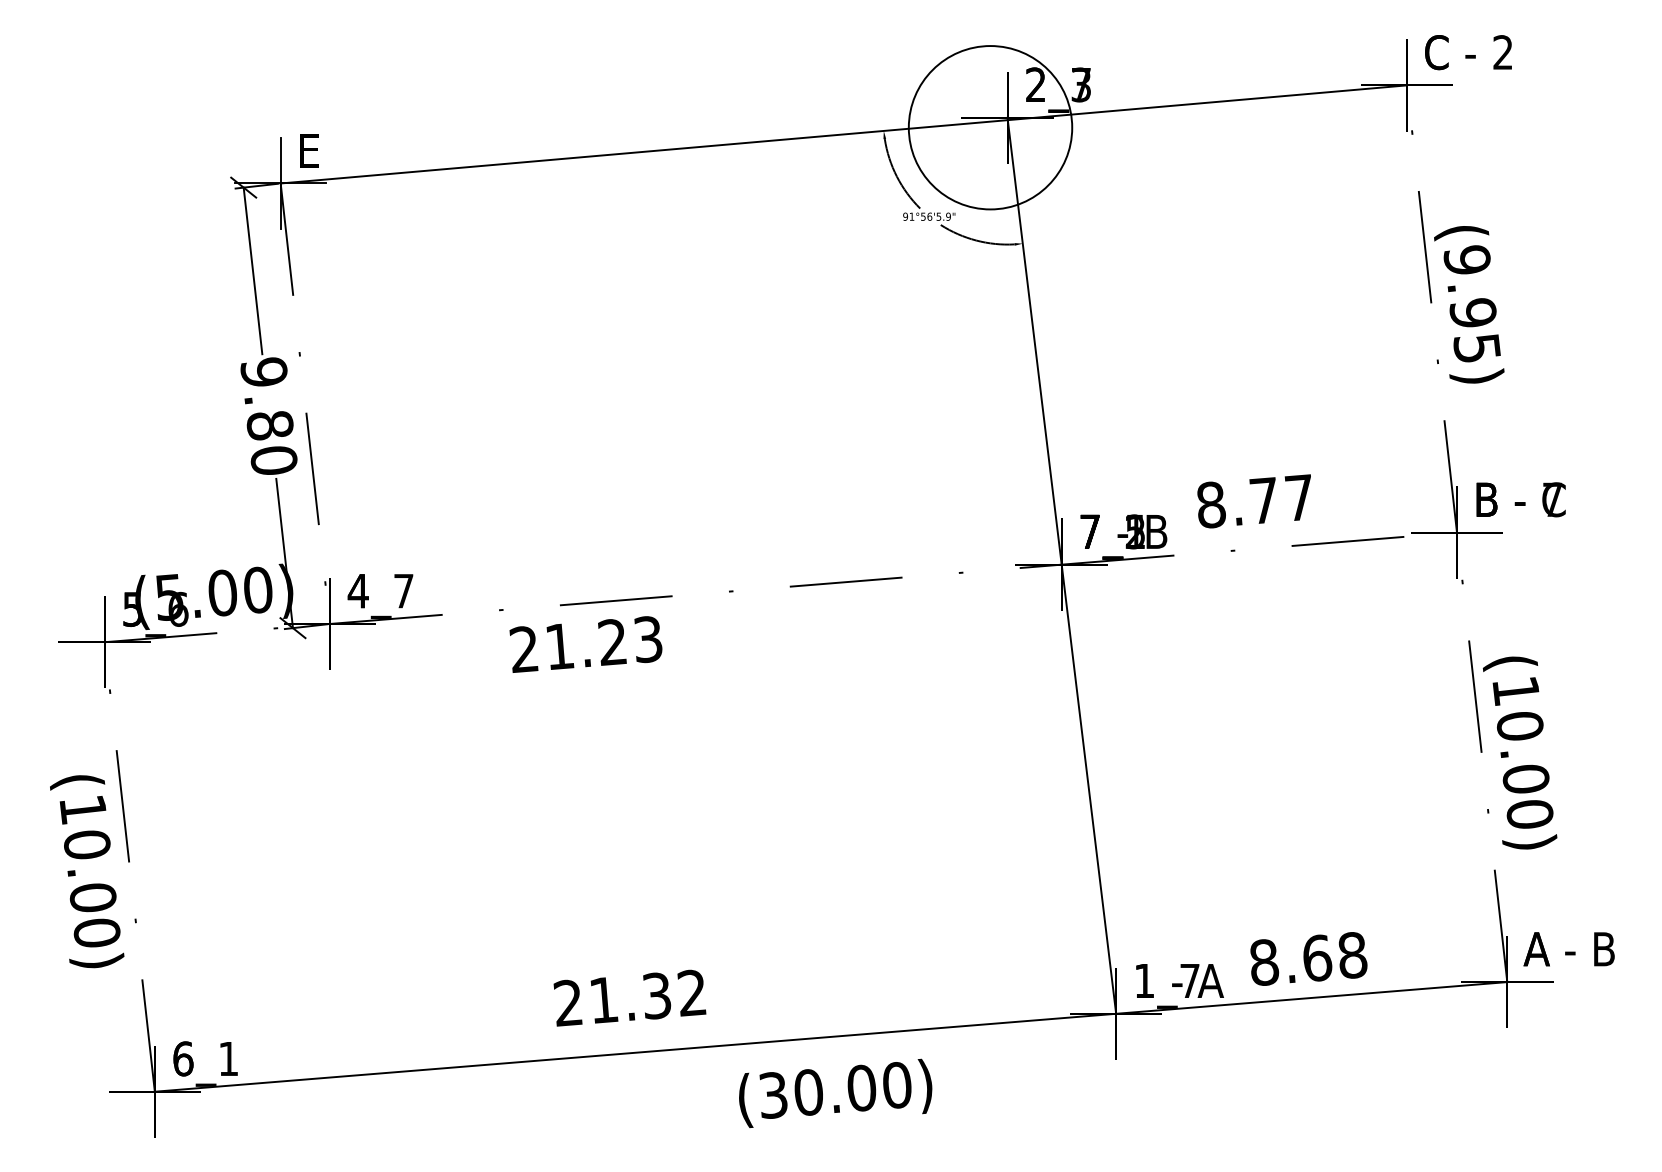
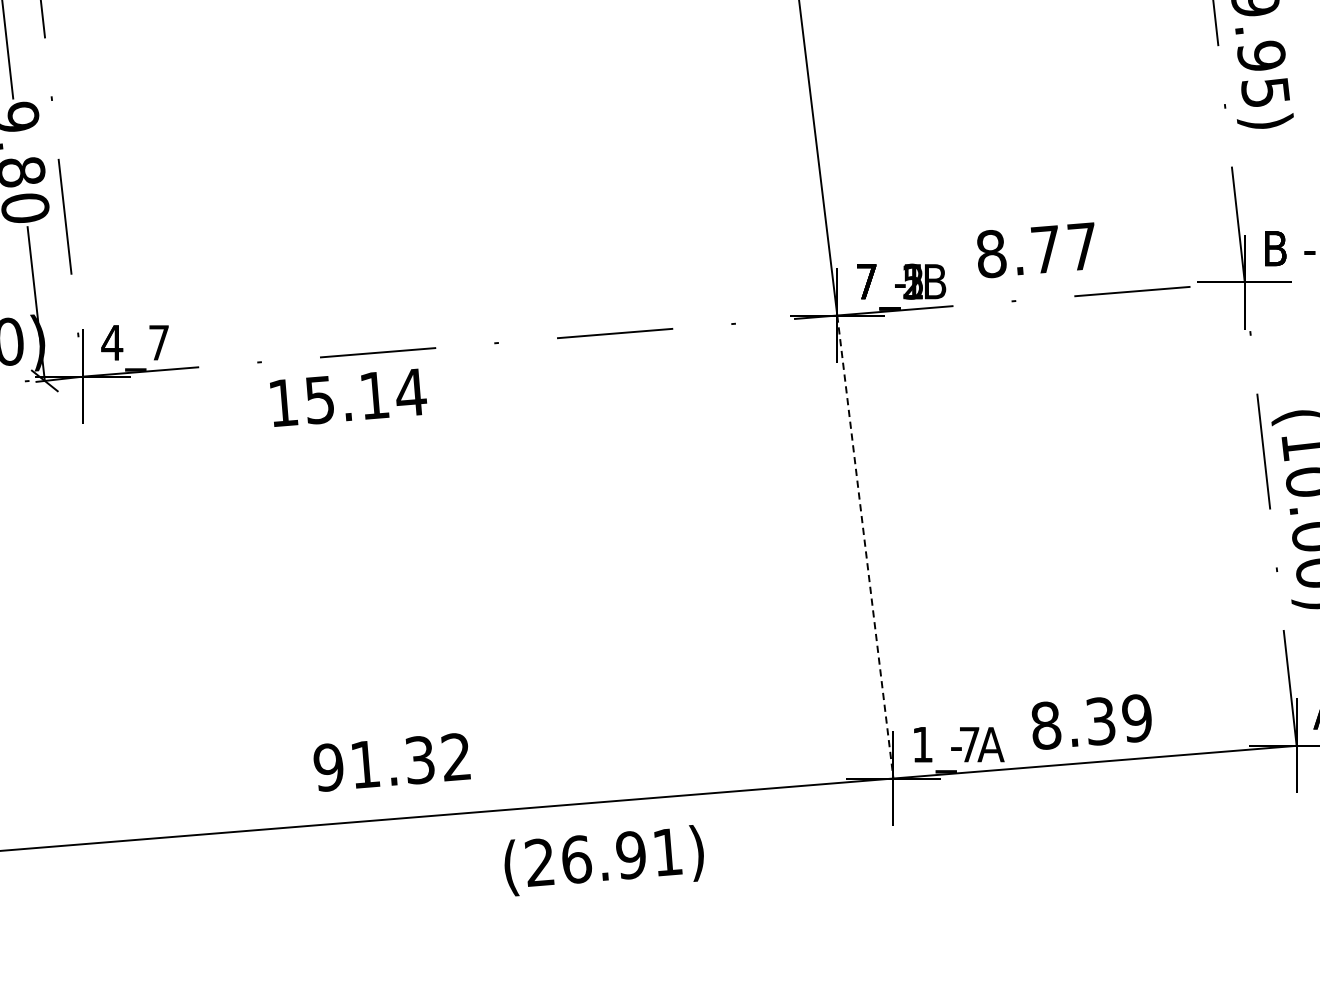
text: (586, 644) -> (347, 397), 21.23 -> 15.14
line: (1088, 789) -> (864, 547), solid -> dashed
text: (1335, 956) -> (1119, 719), 8.68 -> 8.39
text: (567, 1002) -> (327, 766), 21.32 -> 91.32
text: (834, 1090) -> (603, 857), (30.00) -> (26.91)

